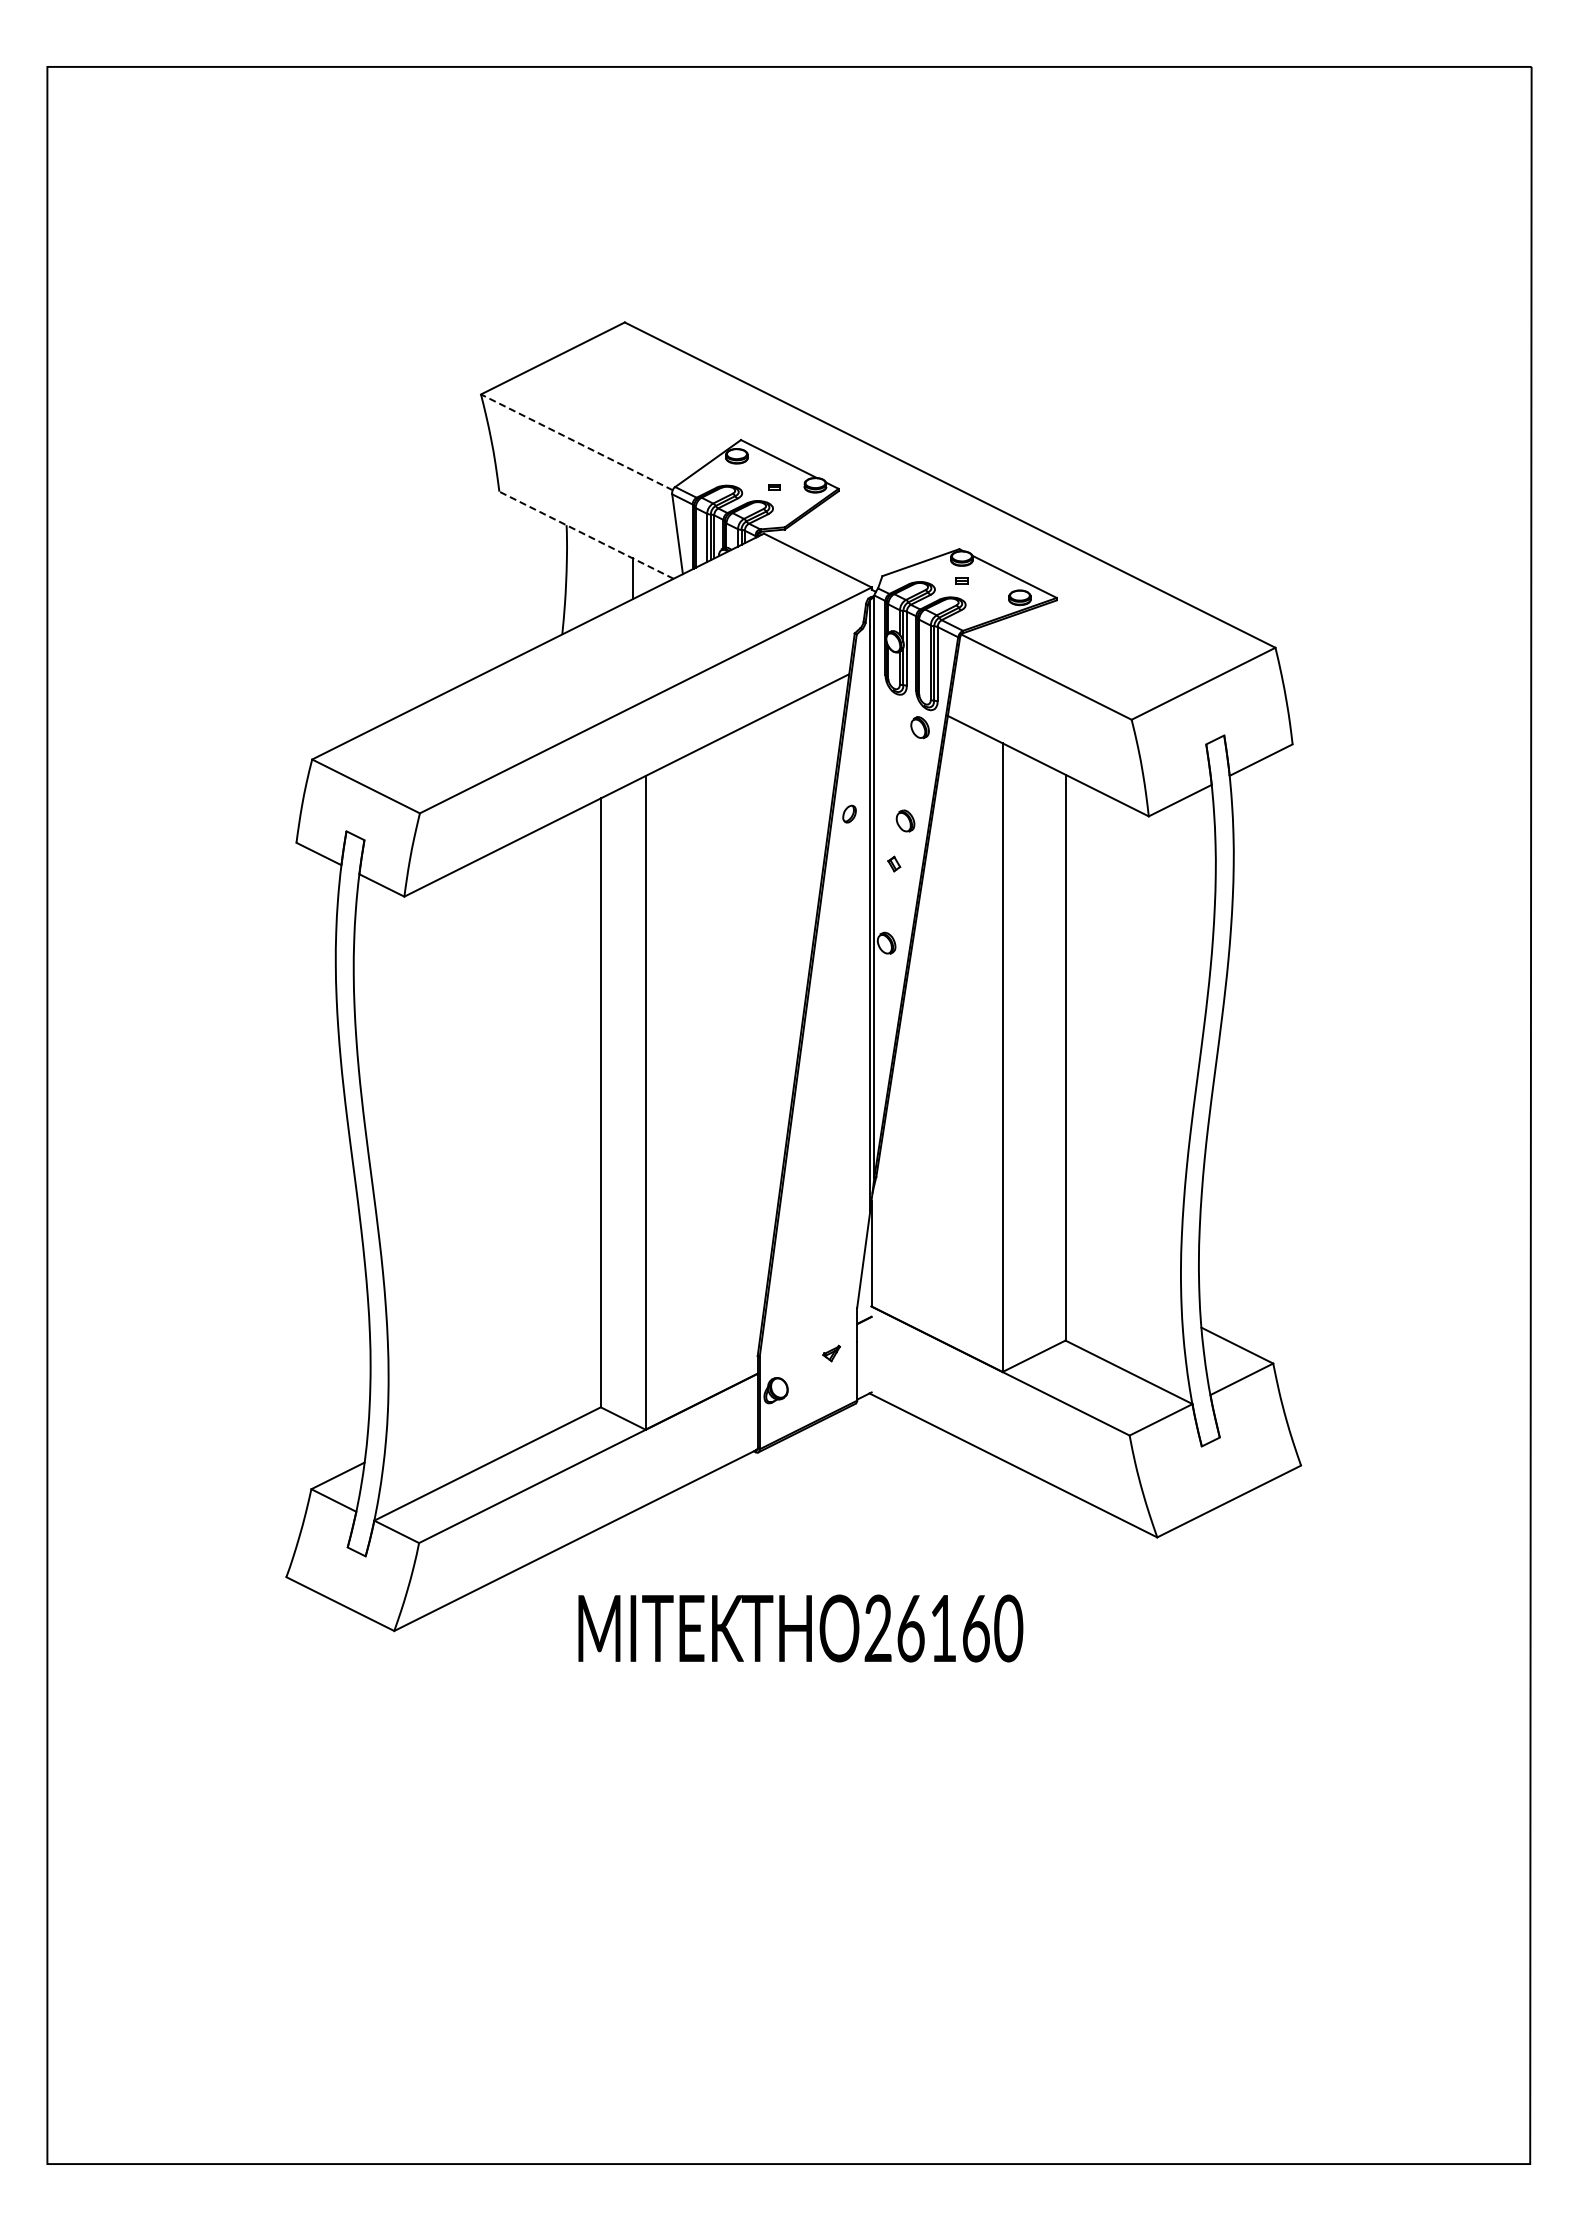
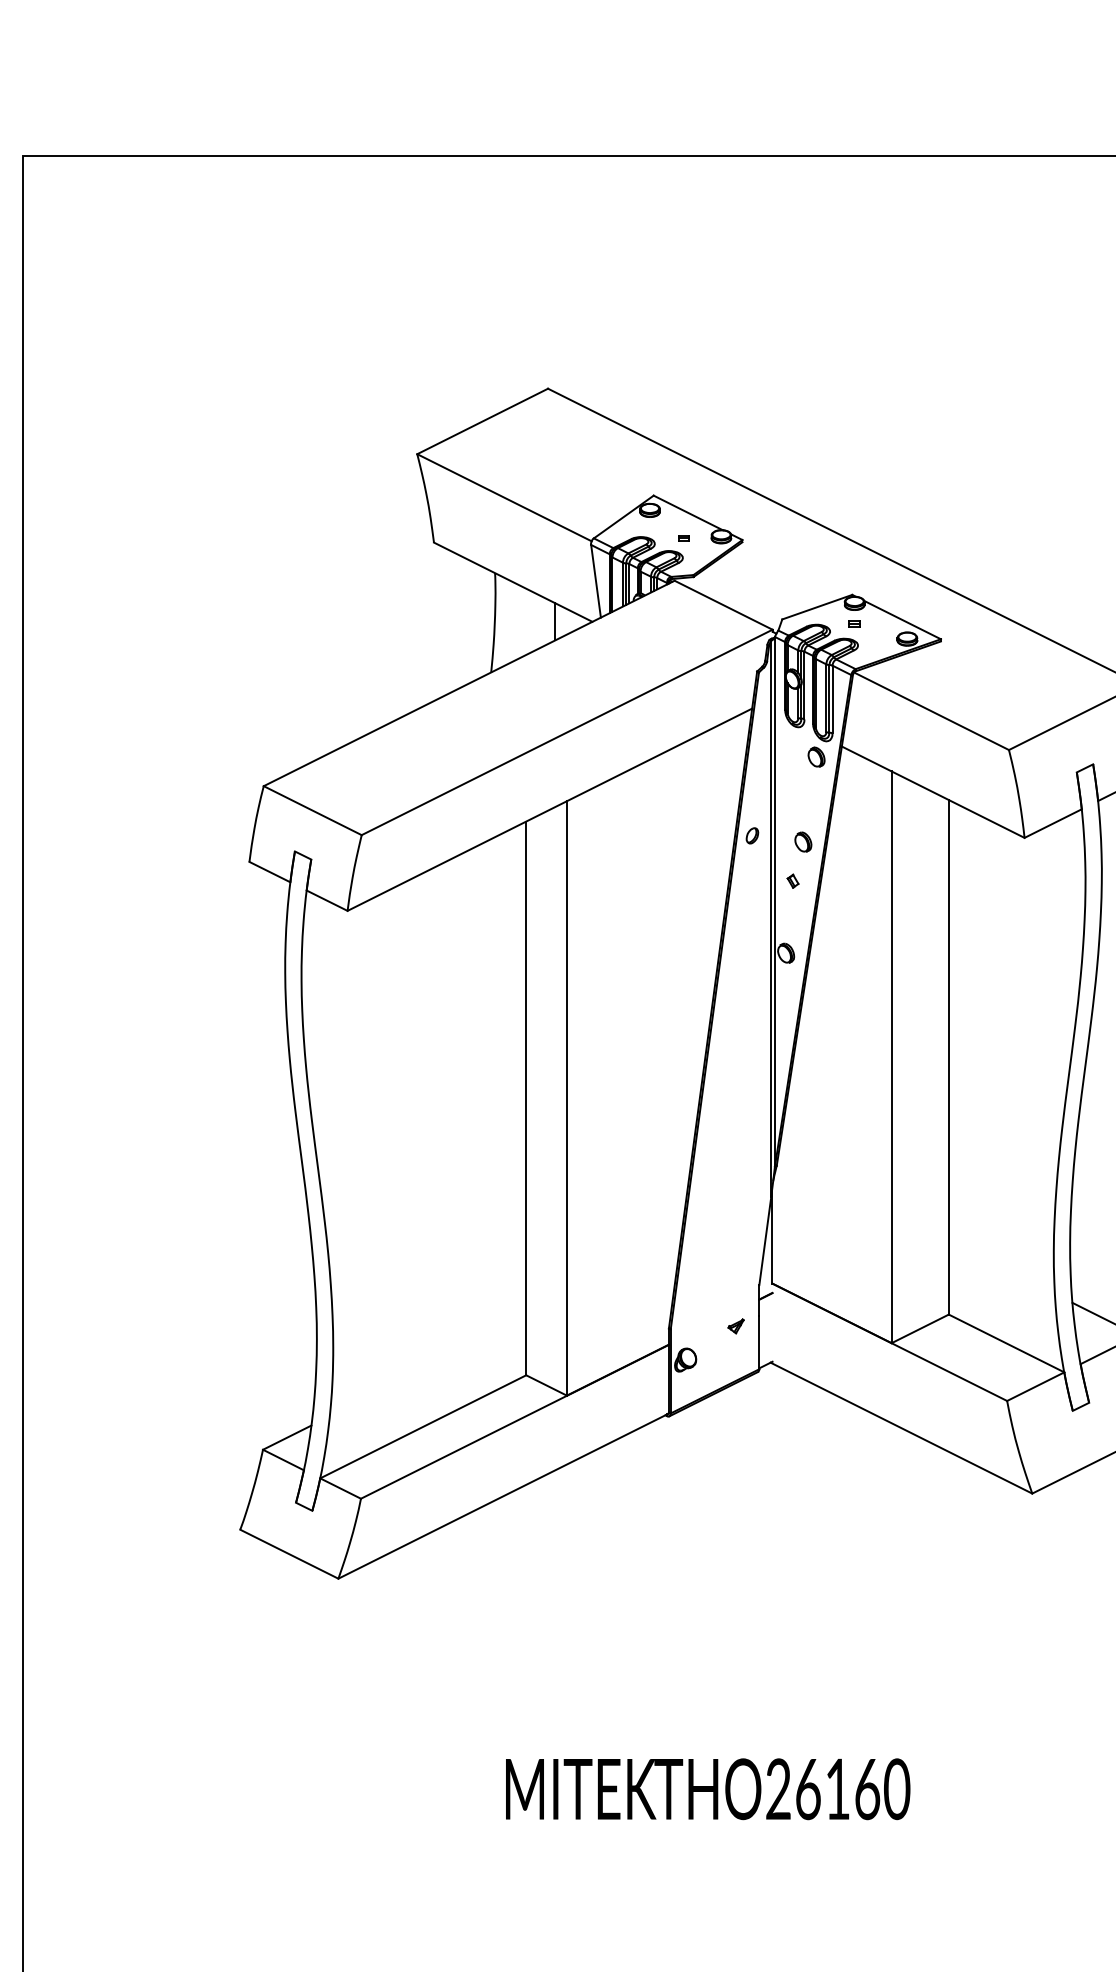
line: (576, 442) -> (504, 497), dashed -> solid
line: (586, 535) -> (513, 582), dashed -> solid
text: (800, 1628) -> (707, 1789), moved

